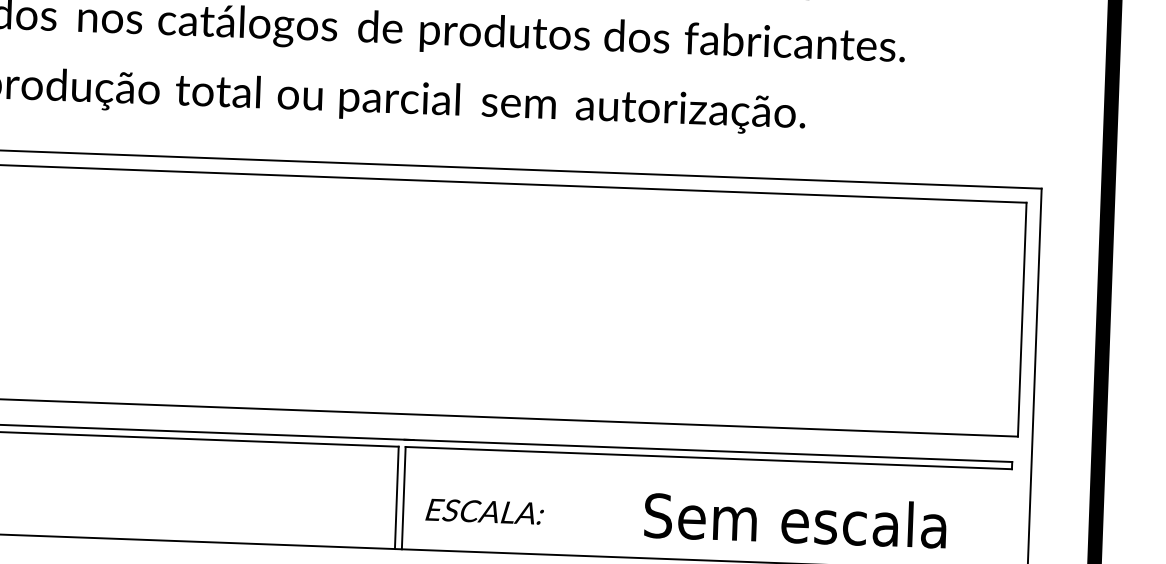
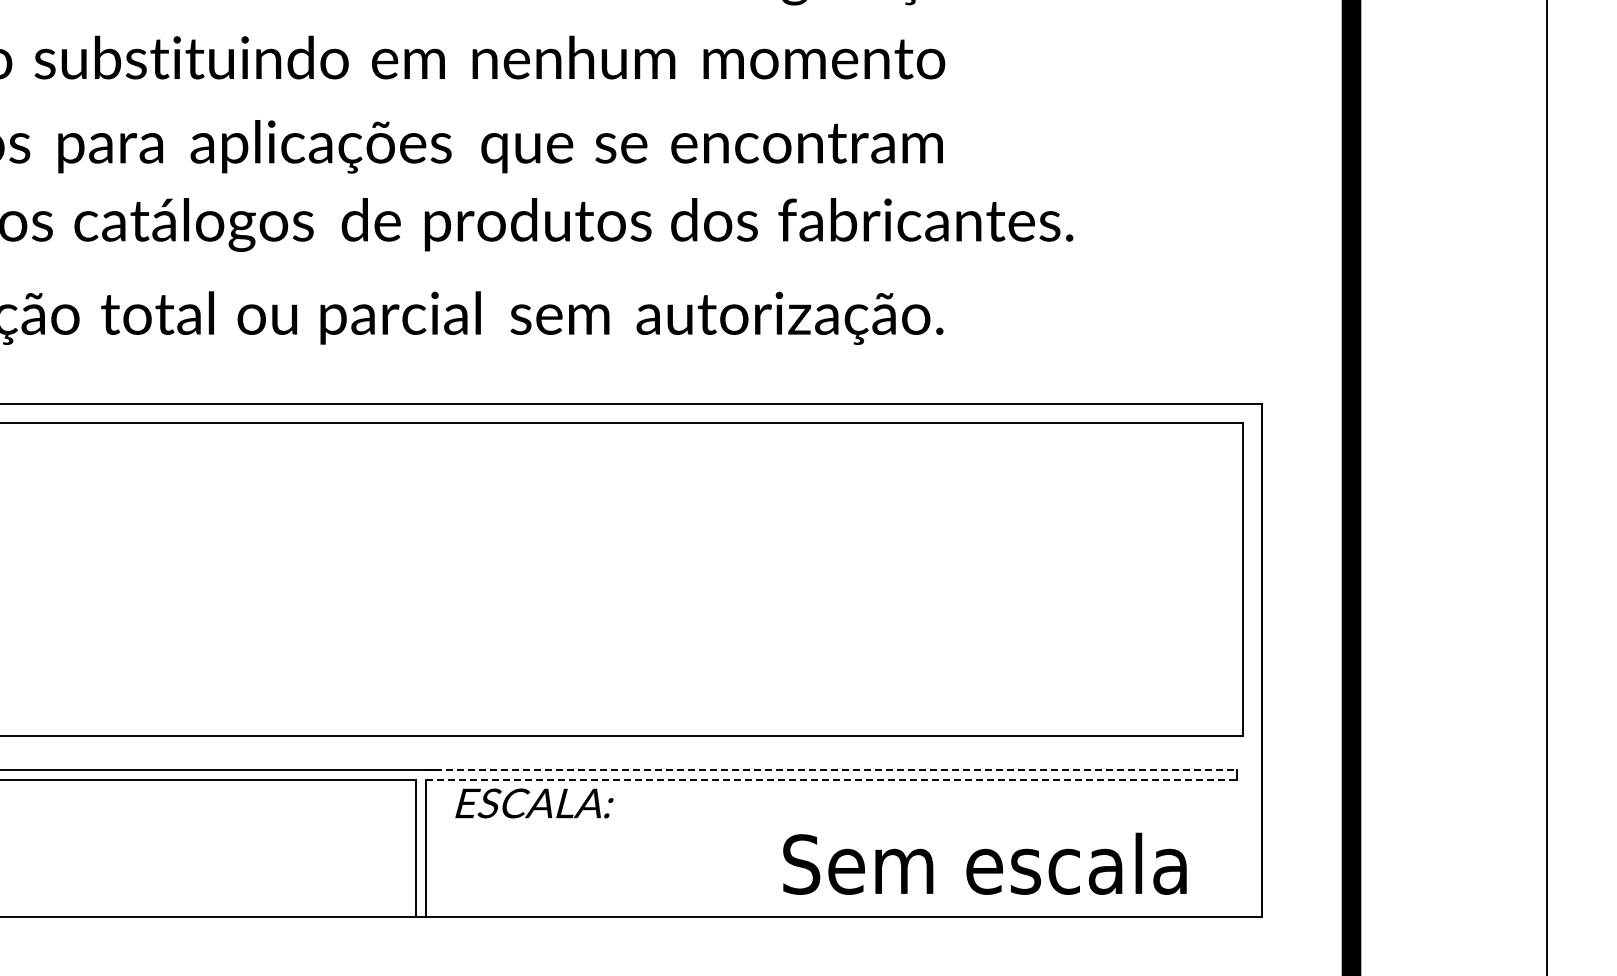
line: (708, 451) -> (830, 770), solid -> dashed
line: (709, 457) -> (831, 779), solid -> dashed
text: (484, 511) -> (534, 803), moved
text: (795, 520) -> (984, 863), moved

